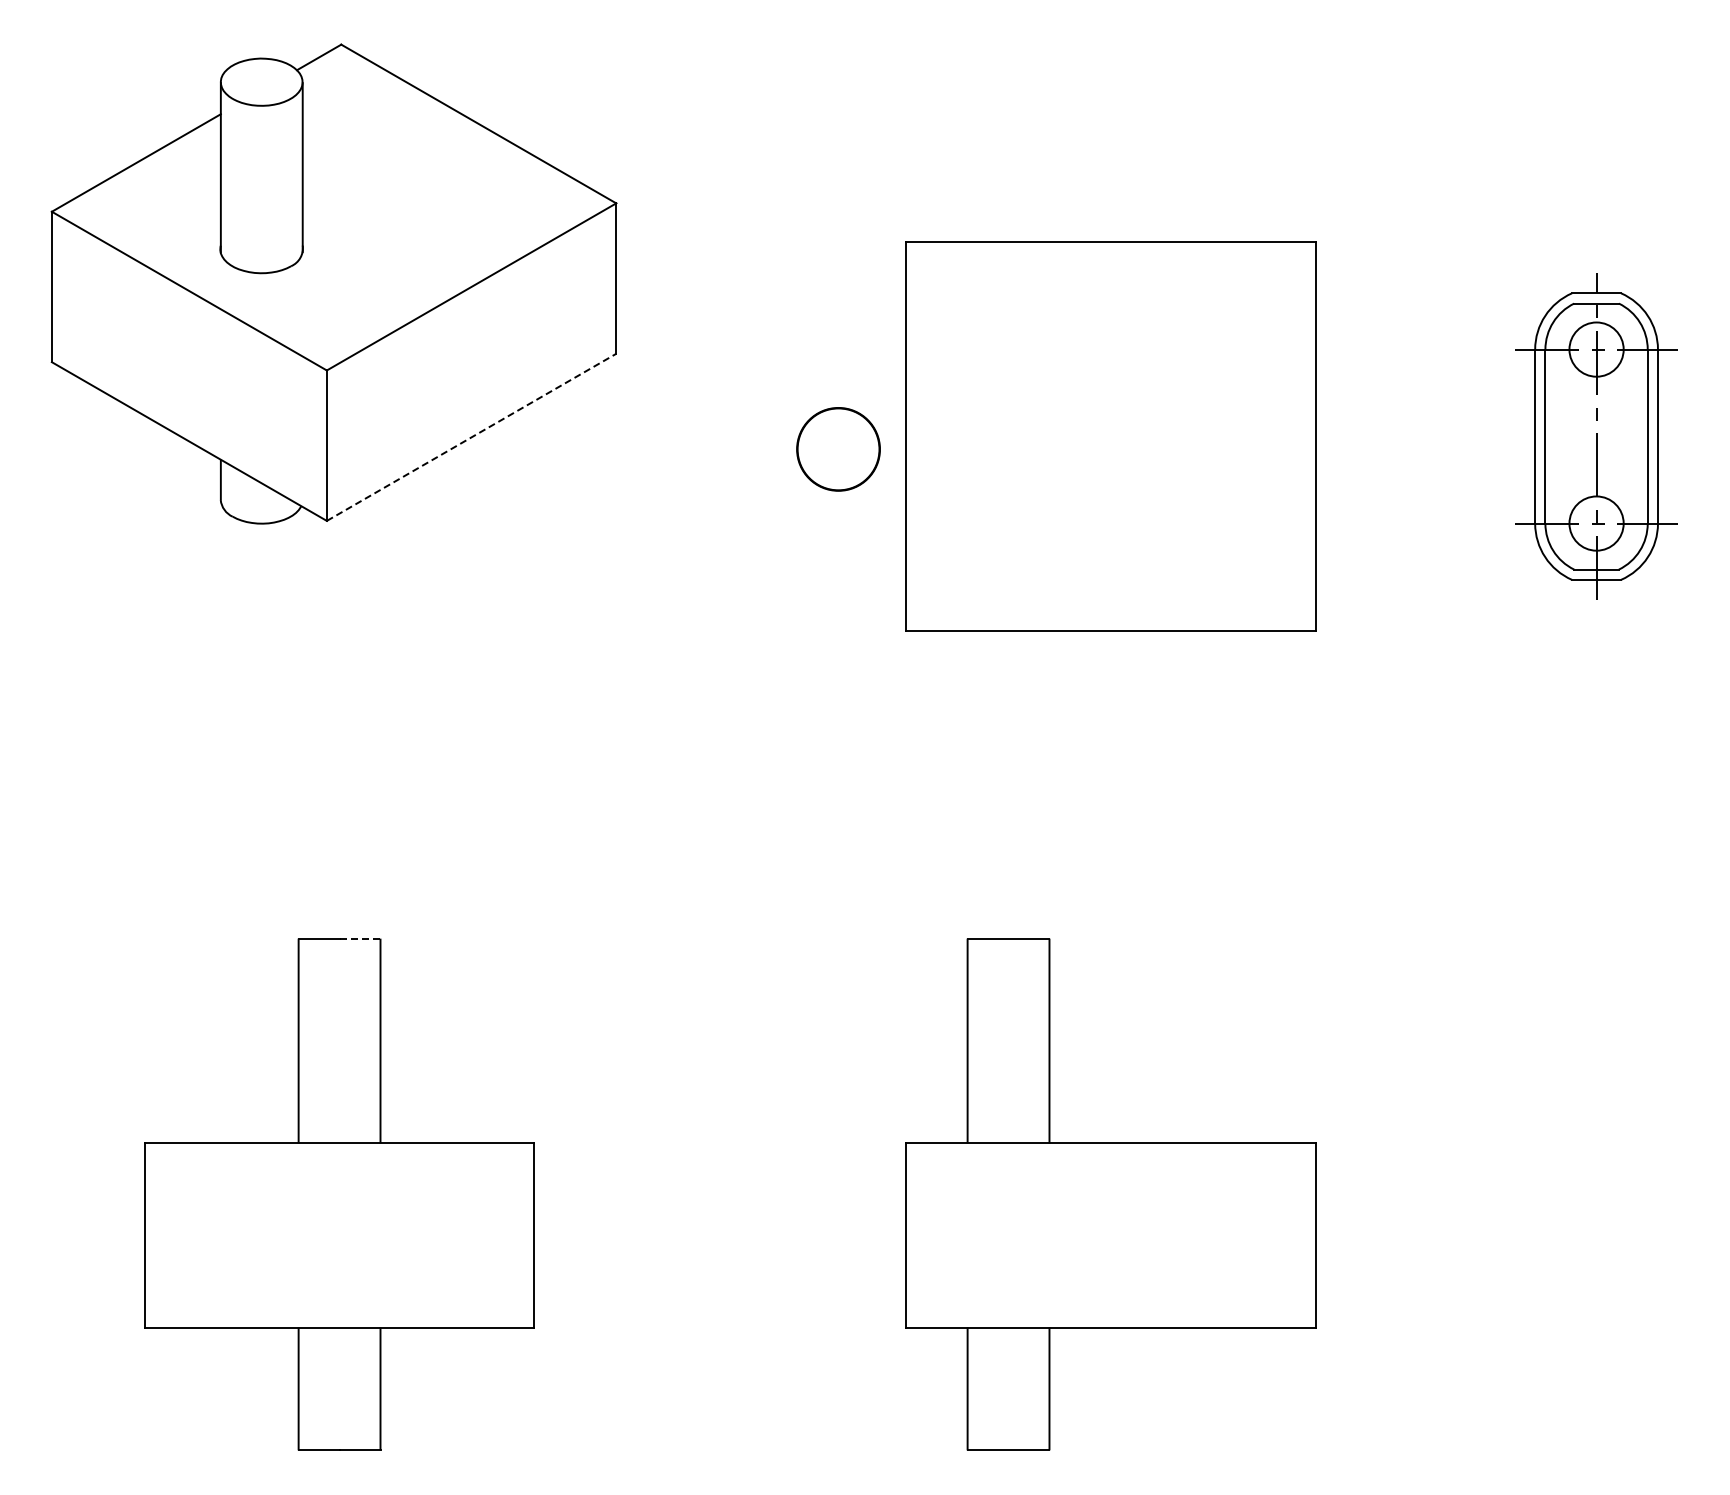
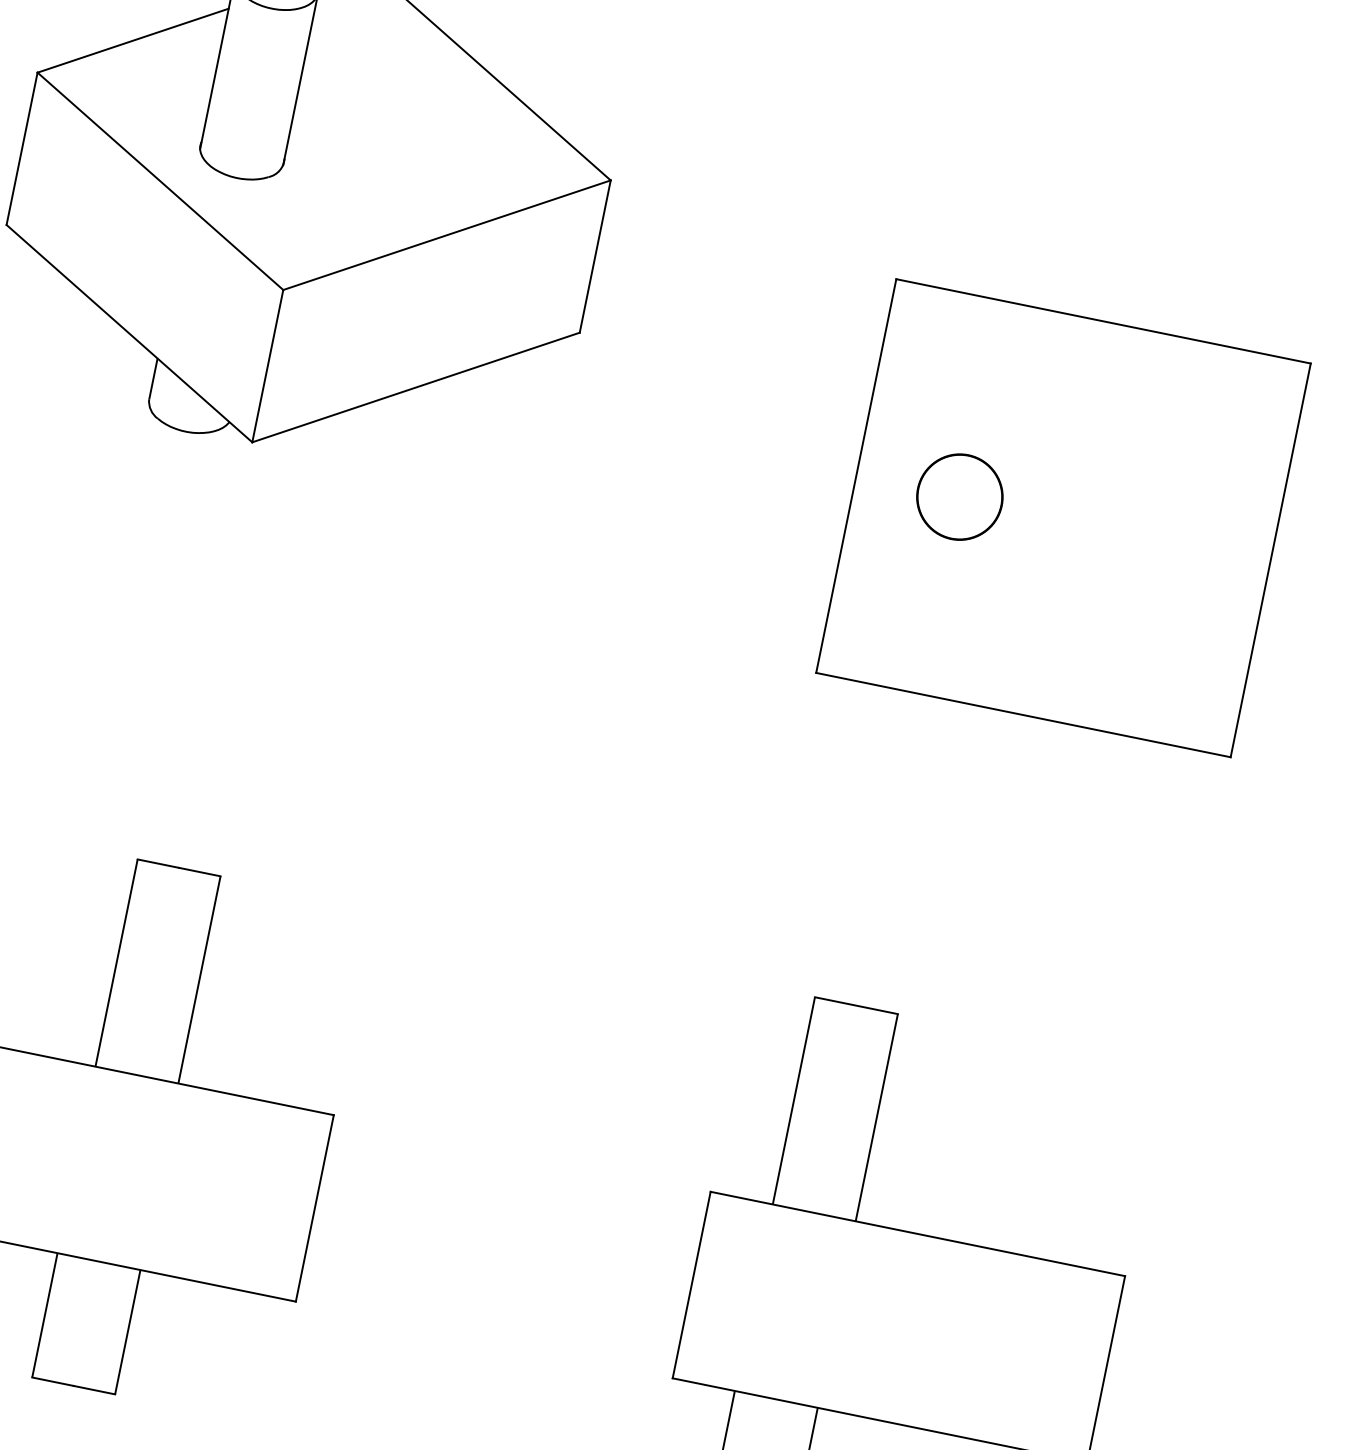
line: (472, 437) -> (416, 387), dashed -> solid
circle: (838, 449) -> (959, 497), moved
line: (360, 938) -> (200, 872), dashed -> solid

